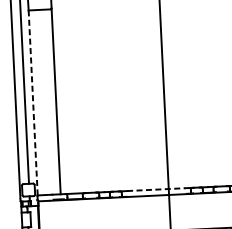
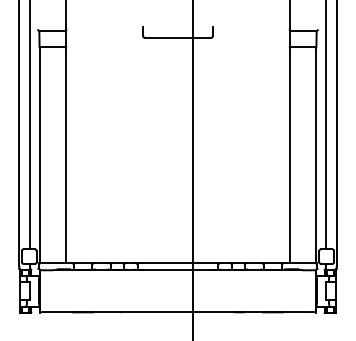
line: (33, 103) -> (39, 155), dashed -> solid
line: (156, 189) -> (178, 263), dashed -> solid

